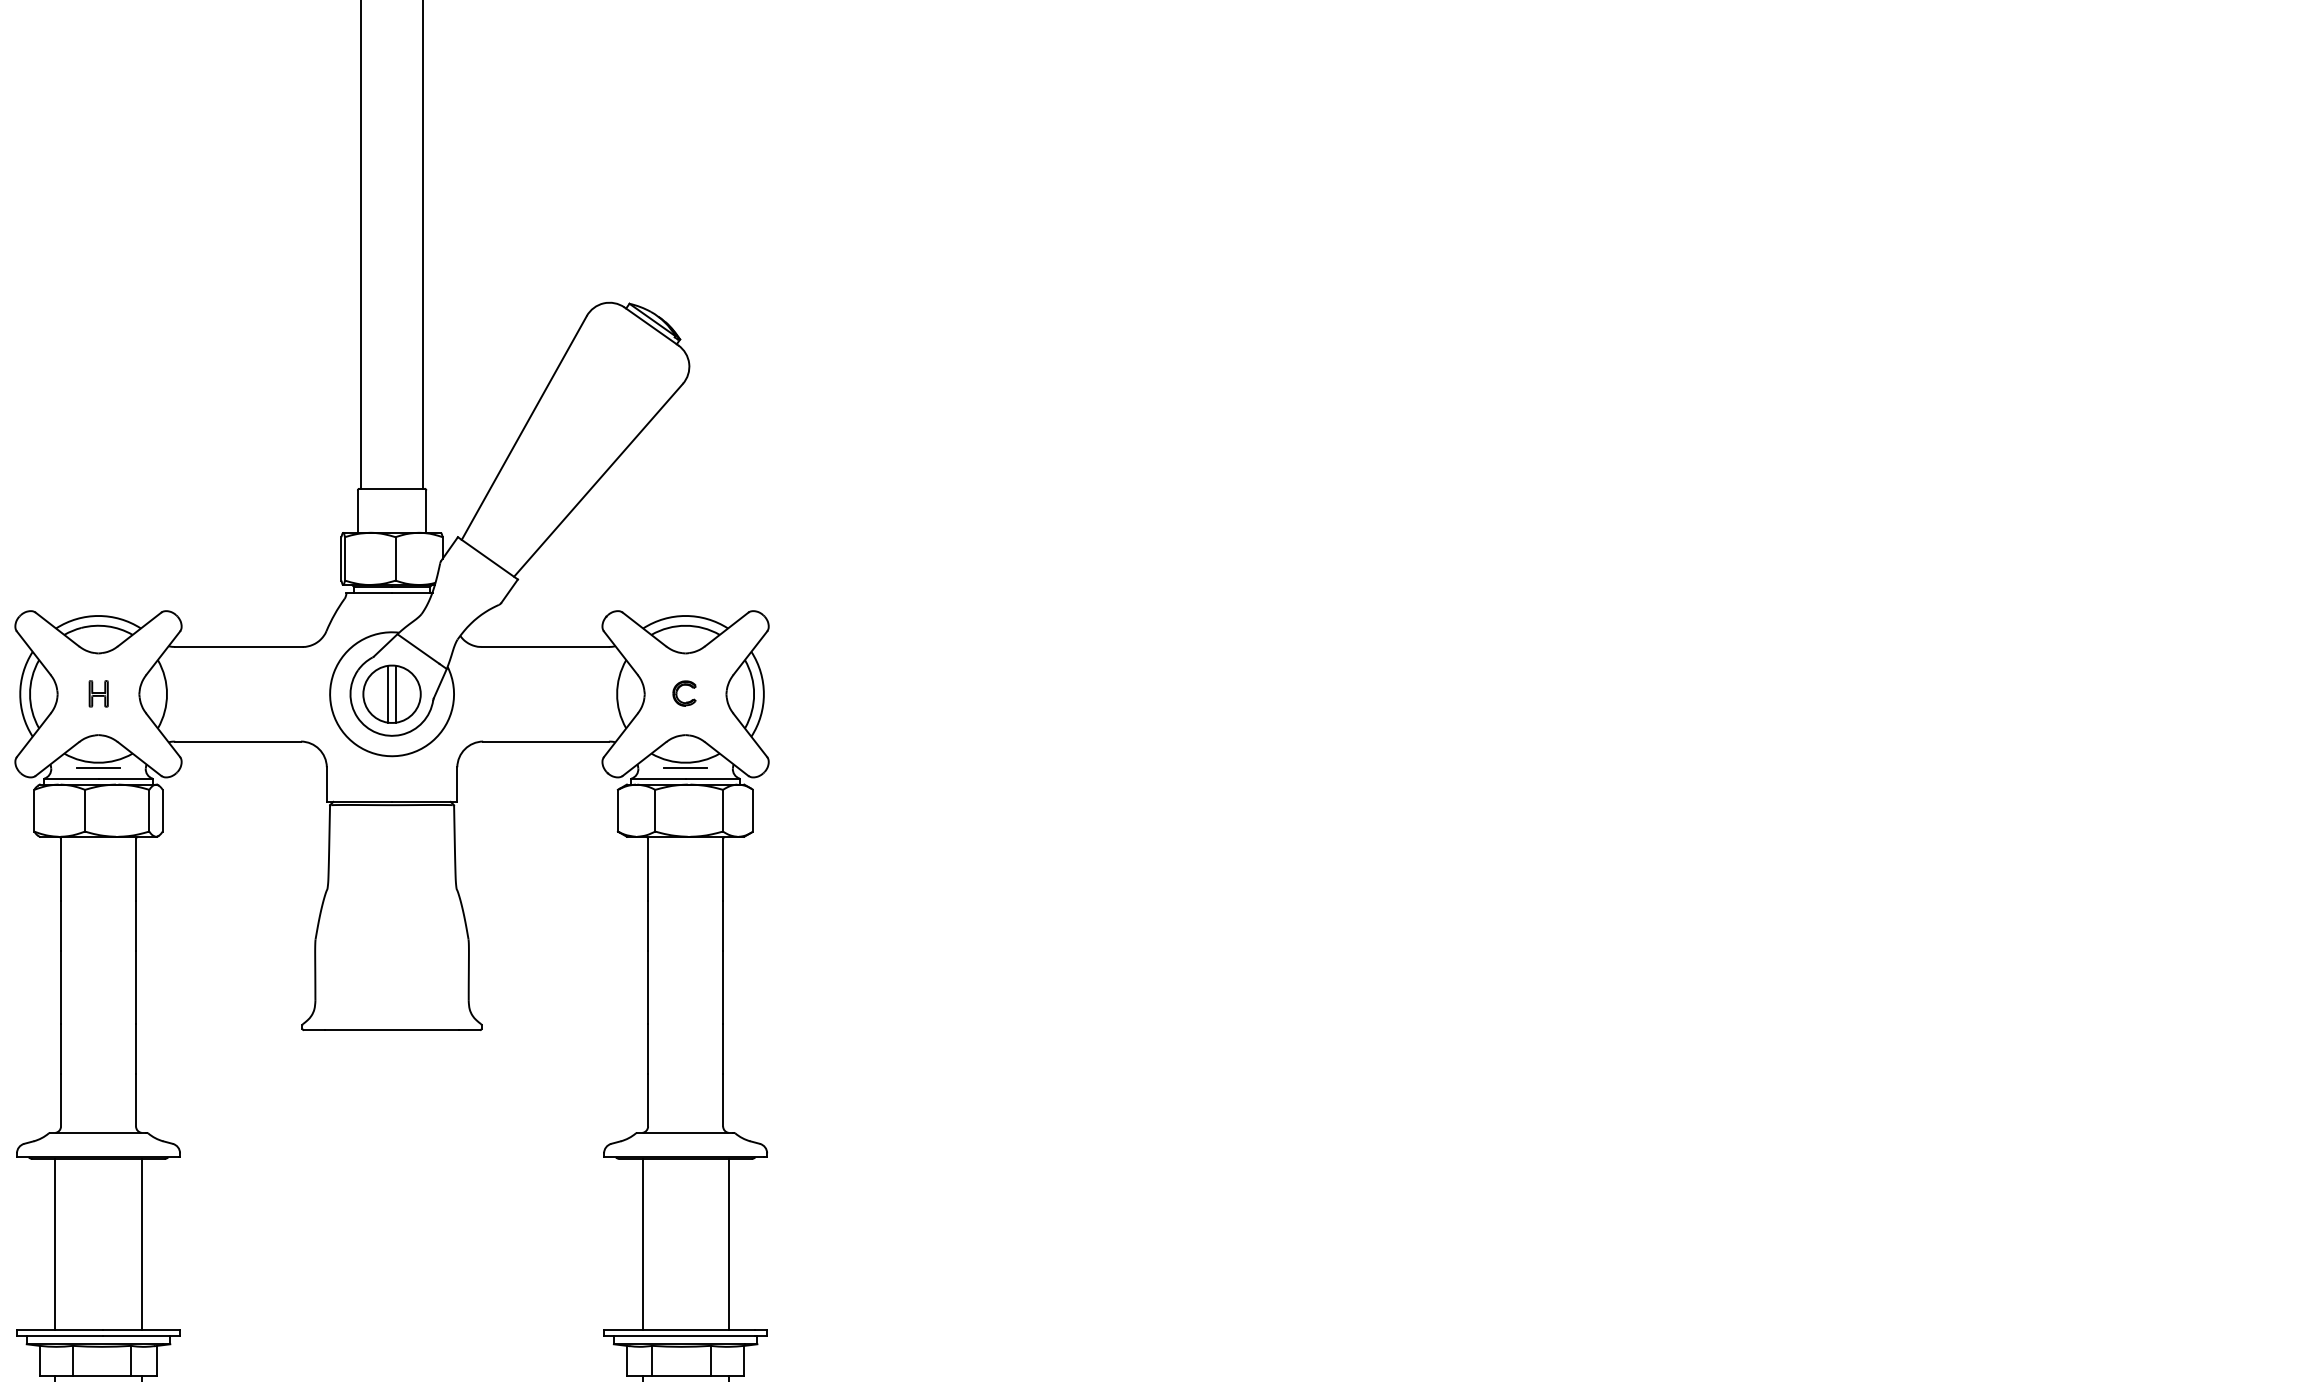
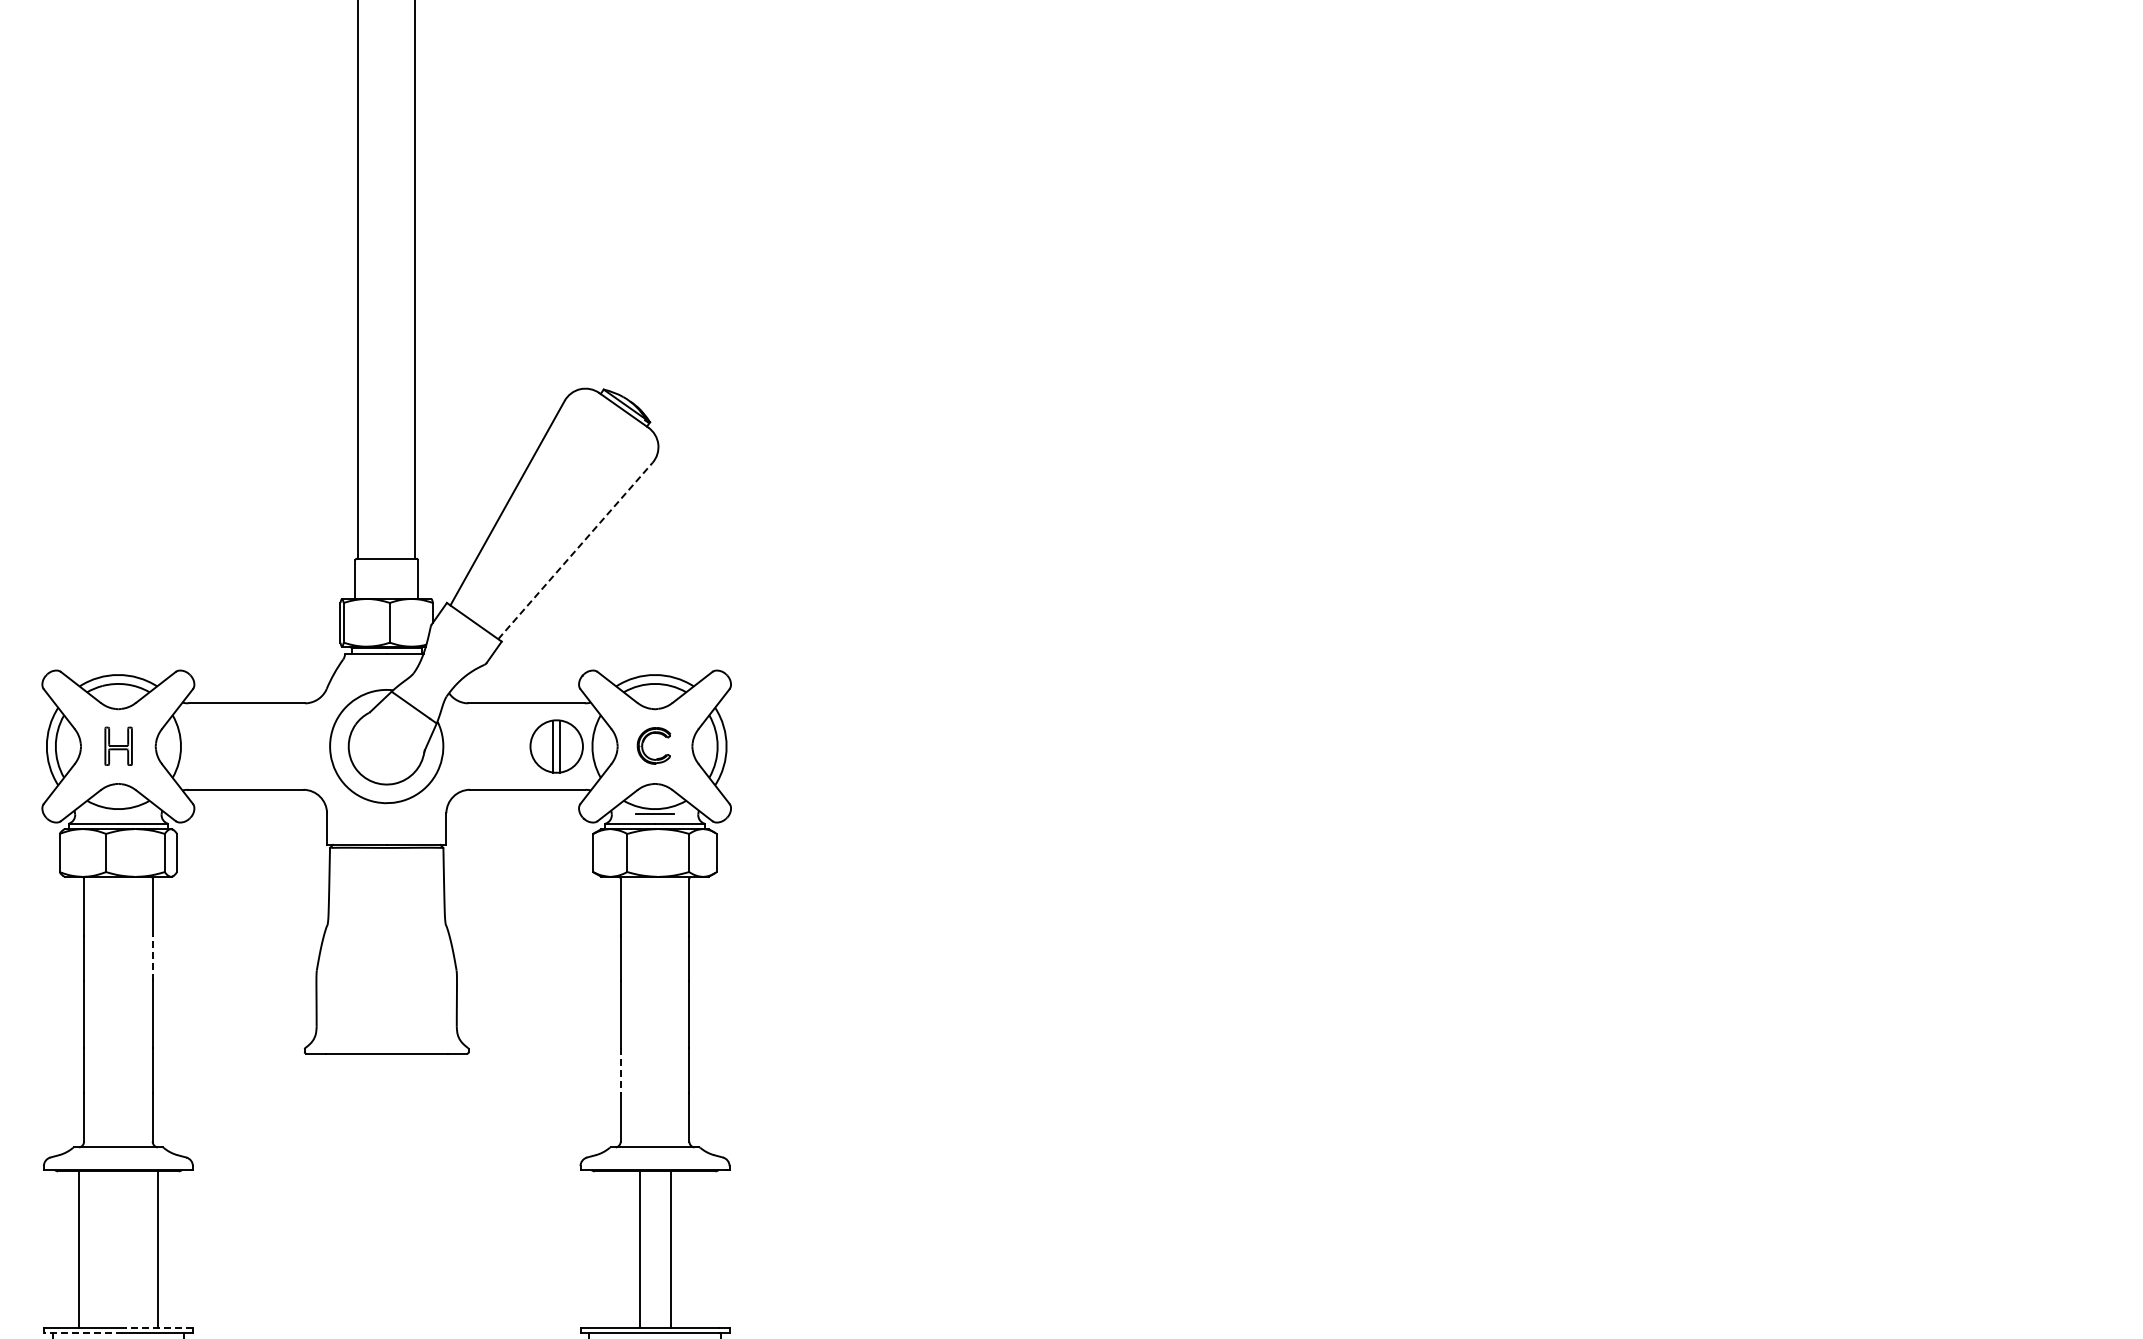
line: (598, 479) -> (575, 550), solid -> dashed
part: (98, 693) -> (118, 745), size x1.6
part: (683, 693) -> (653, 745), size x1.6
part: (391, 694) -> (556, 746), moved
line: (98, 768) -> (118, 814), removed
line: (135, 926) -> (152, 958), solid -> dashed
line: (647, 1048) -> (620, 1070), solid -> dashed
line: (642, 1244) -> (670, 1249), moved
line: (728, 1244) -> (640, 1249), moved
line: (141, 1329) -> (157, 1327), solid -> dashed
line: (59, 1336) -> (82, 1333), solid -> dashed

